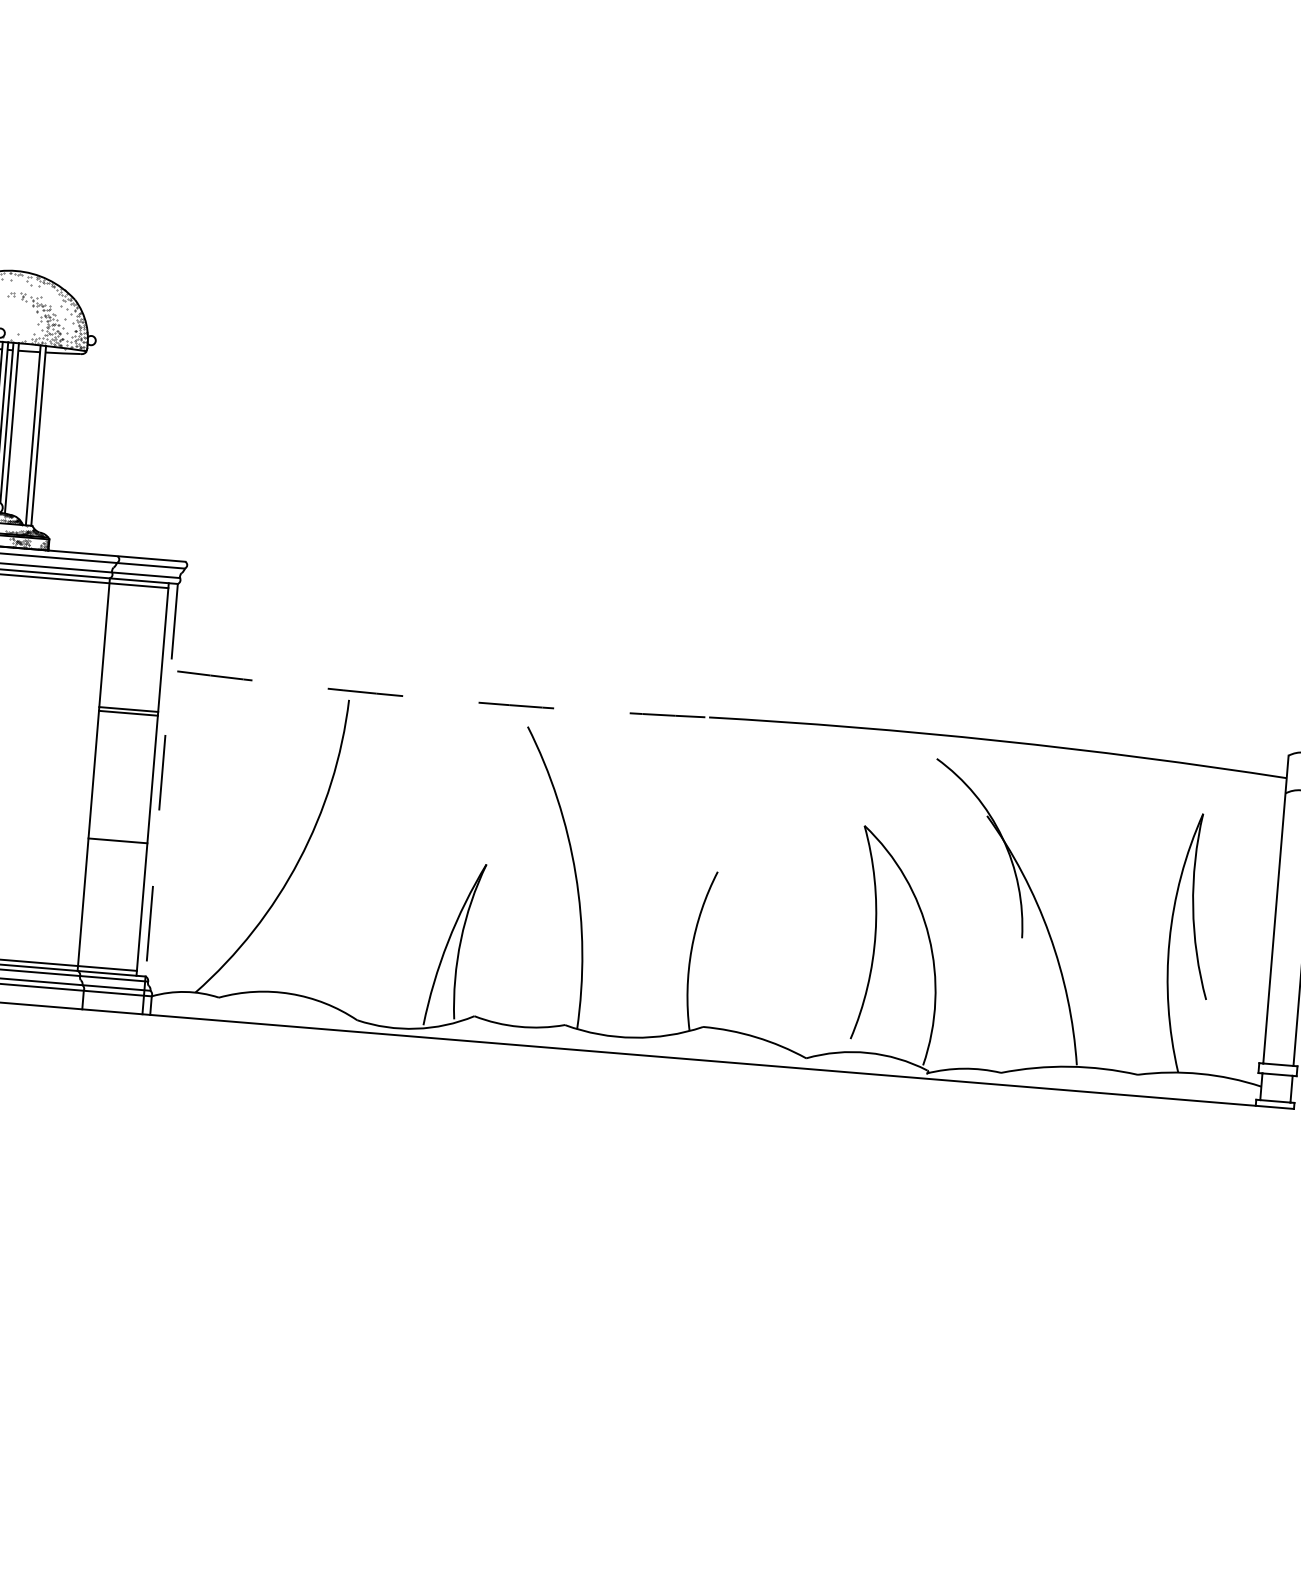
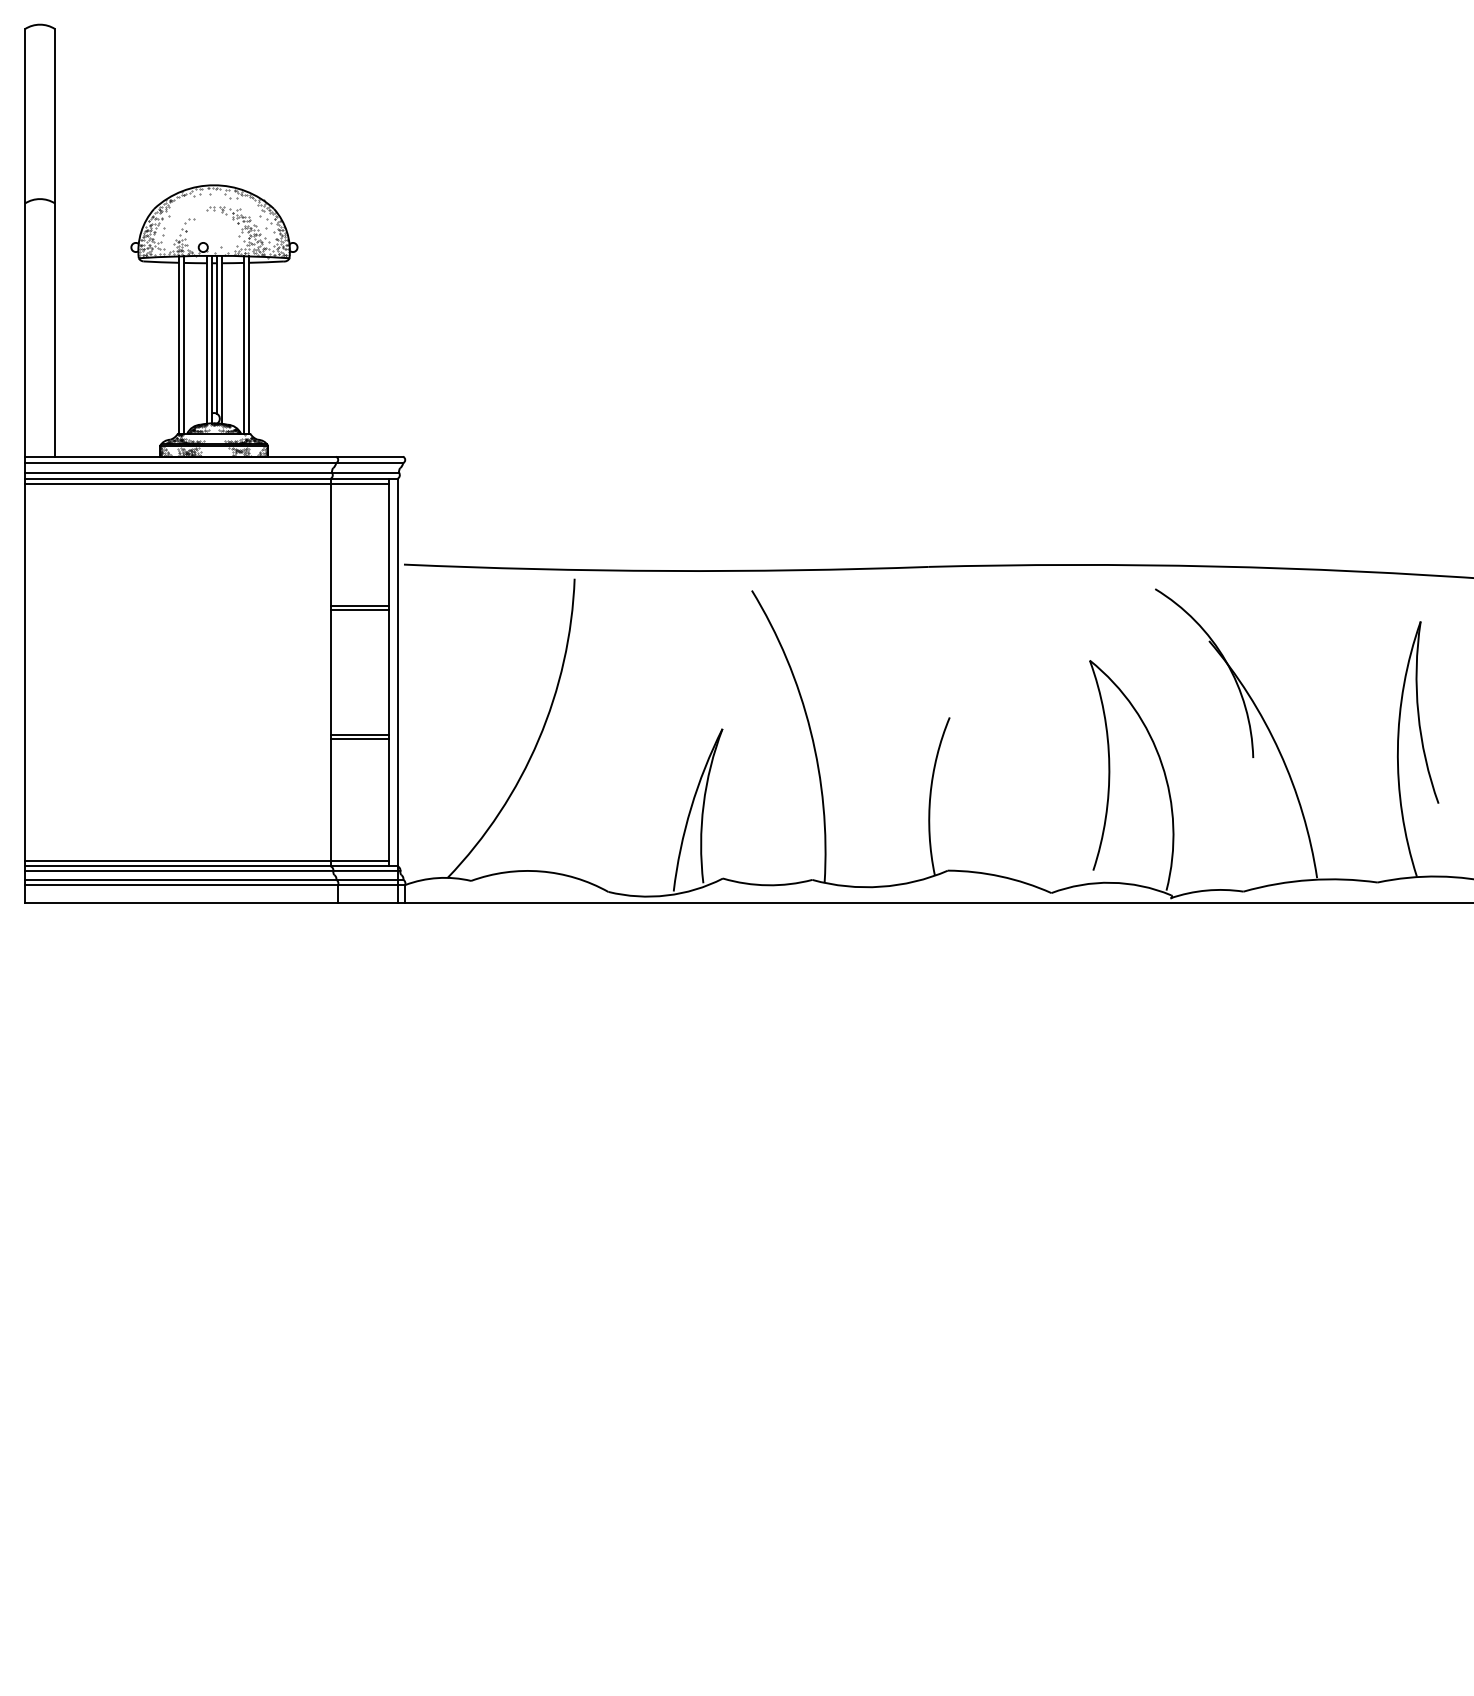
arc: (442, 699) -> (666, 570), dashed -> solid
line: (161, 780) -> (397, 672), dashed -> solid
line: (117, 844) -> (359, 739), added

